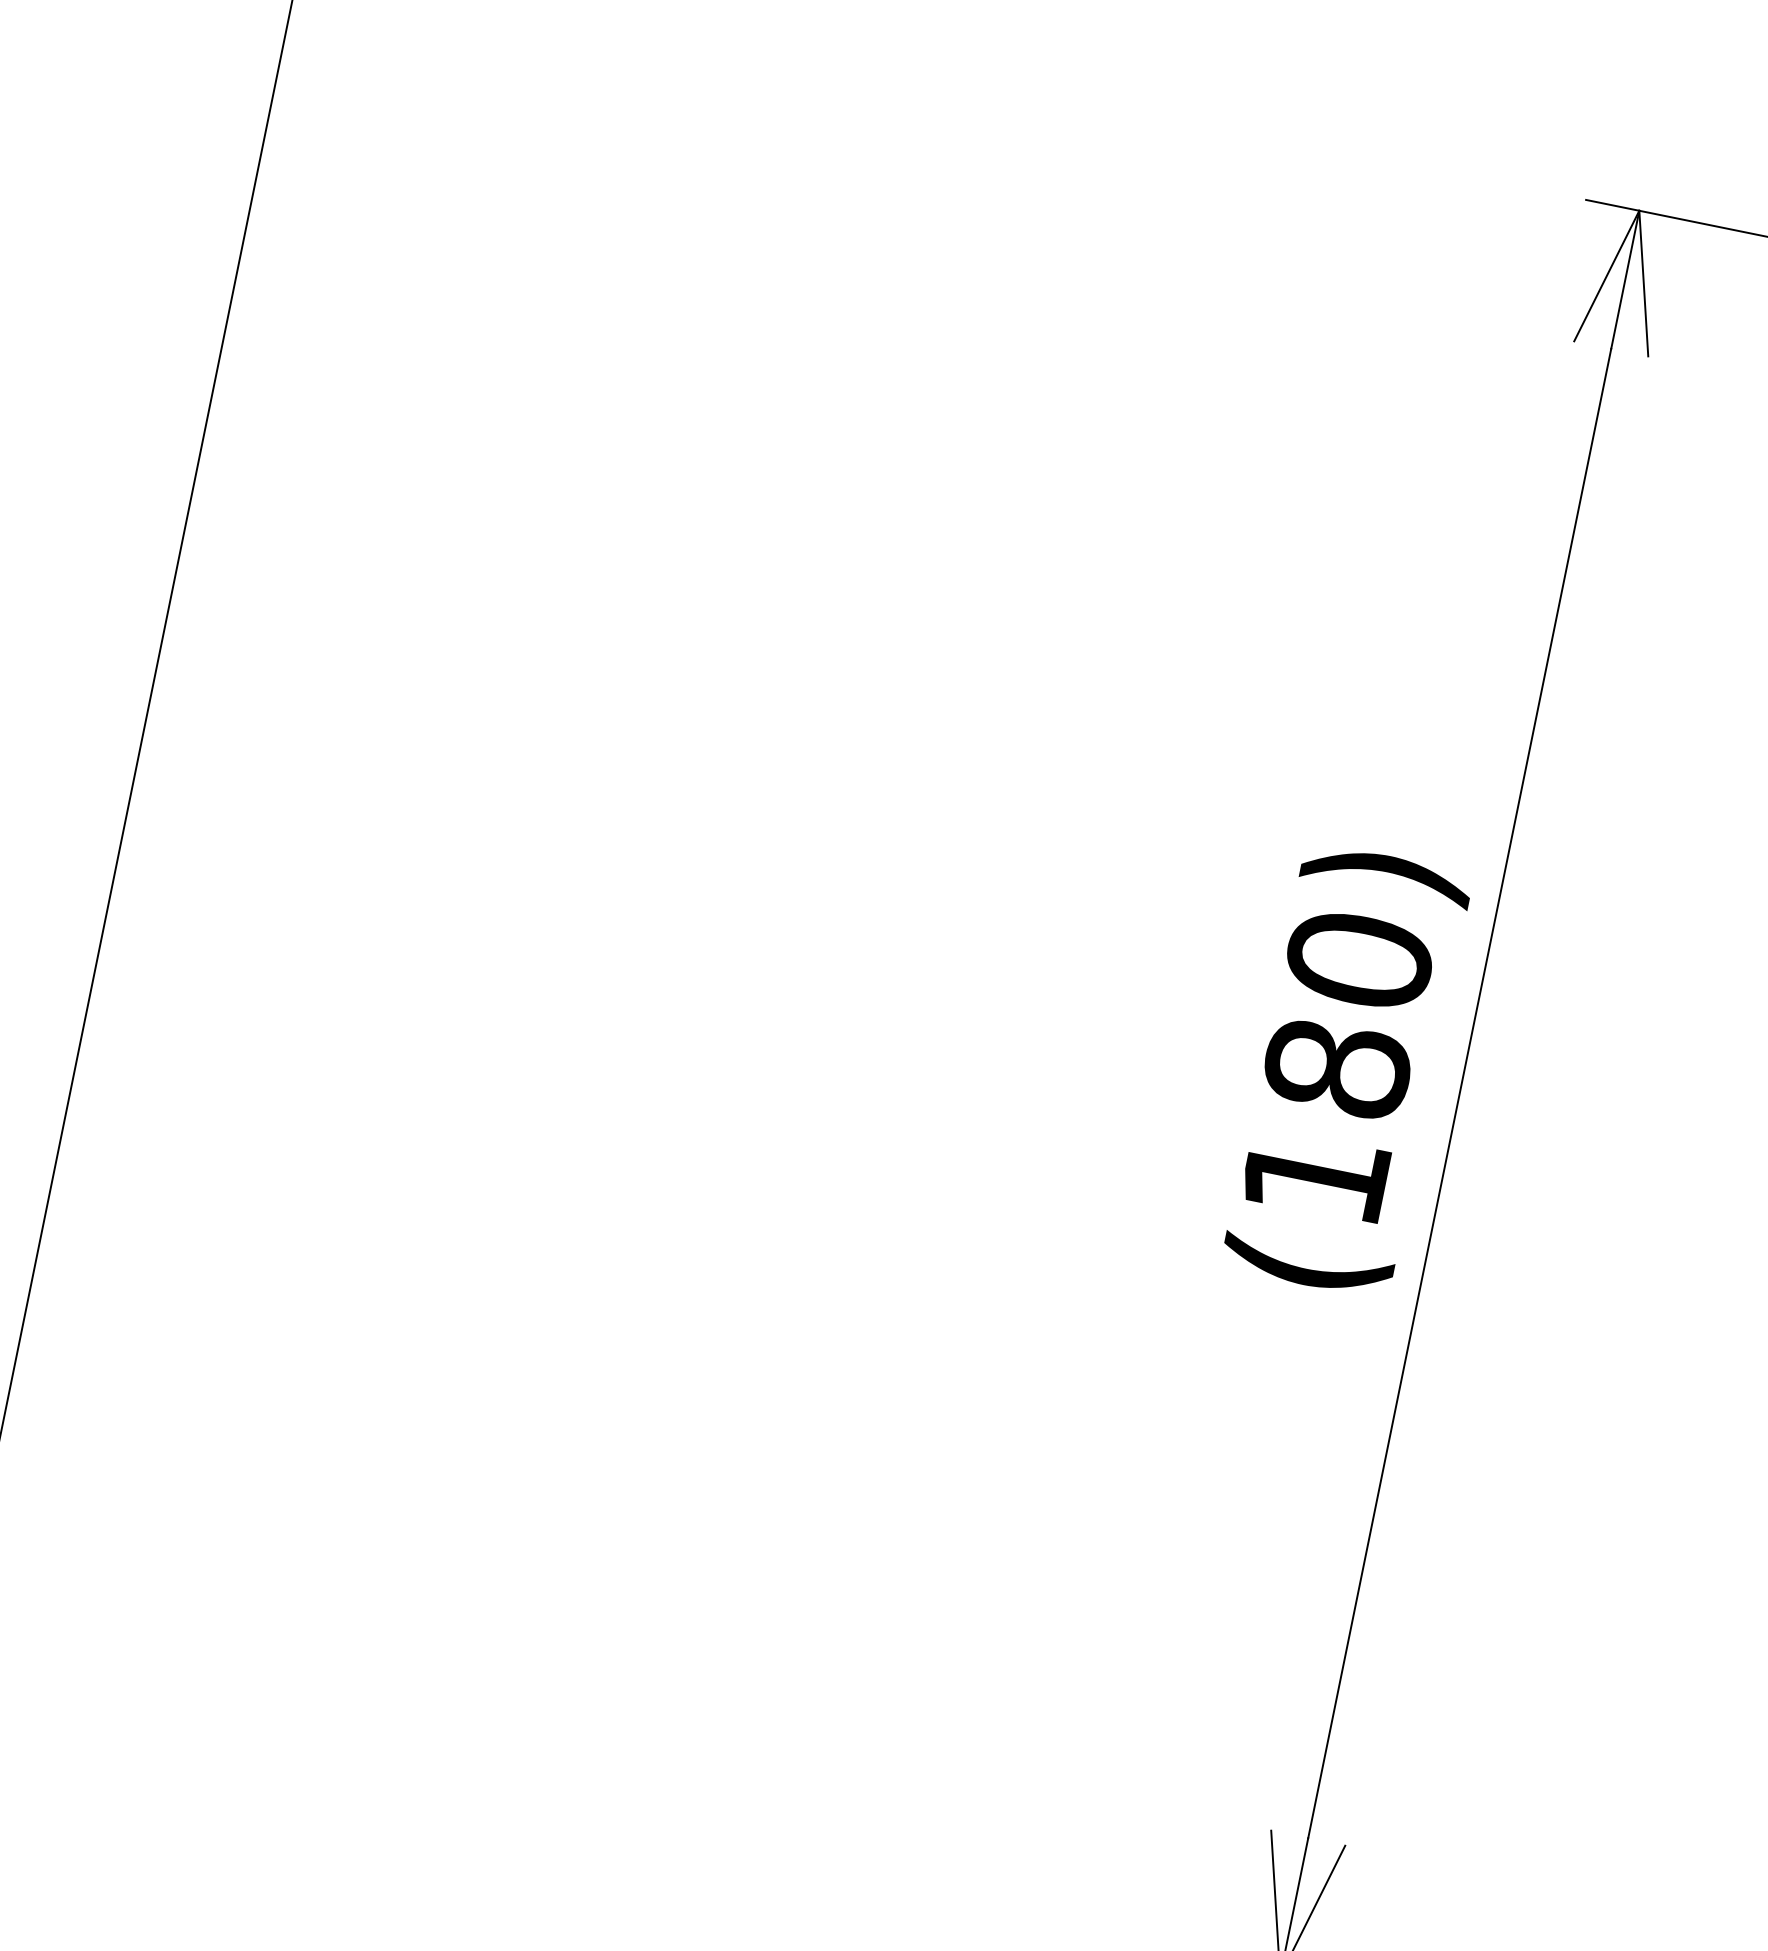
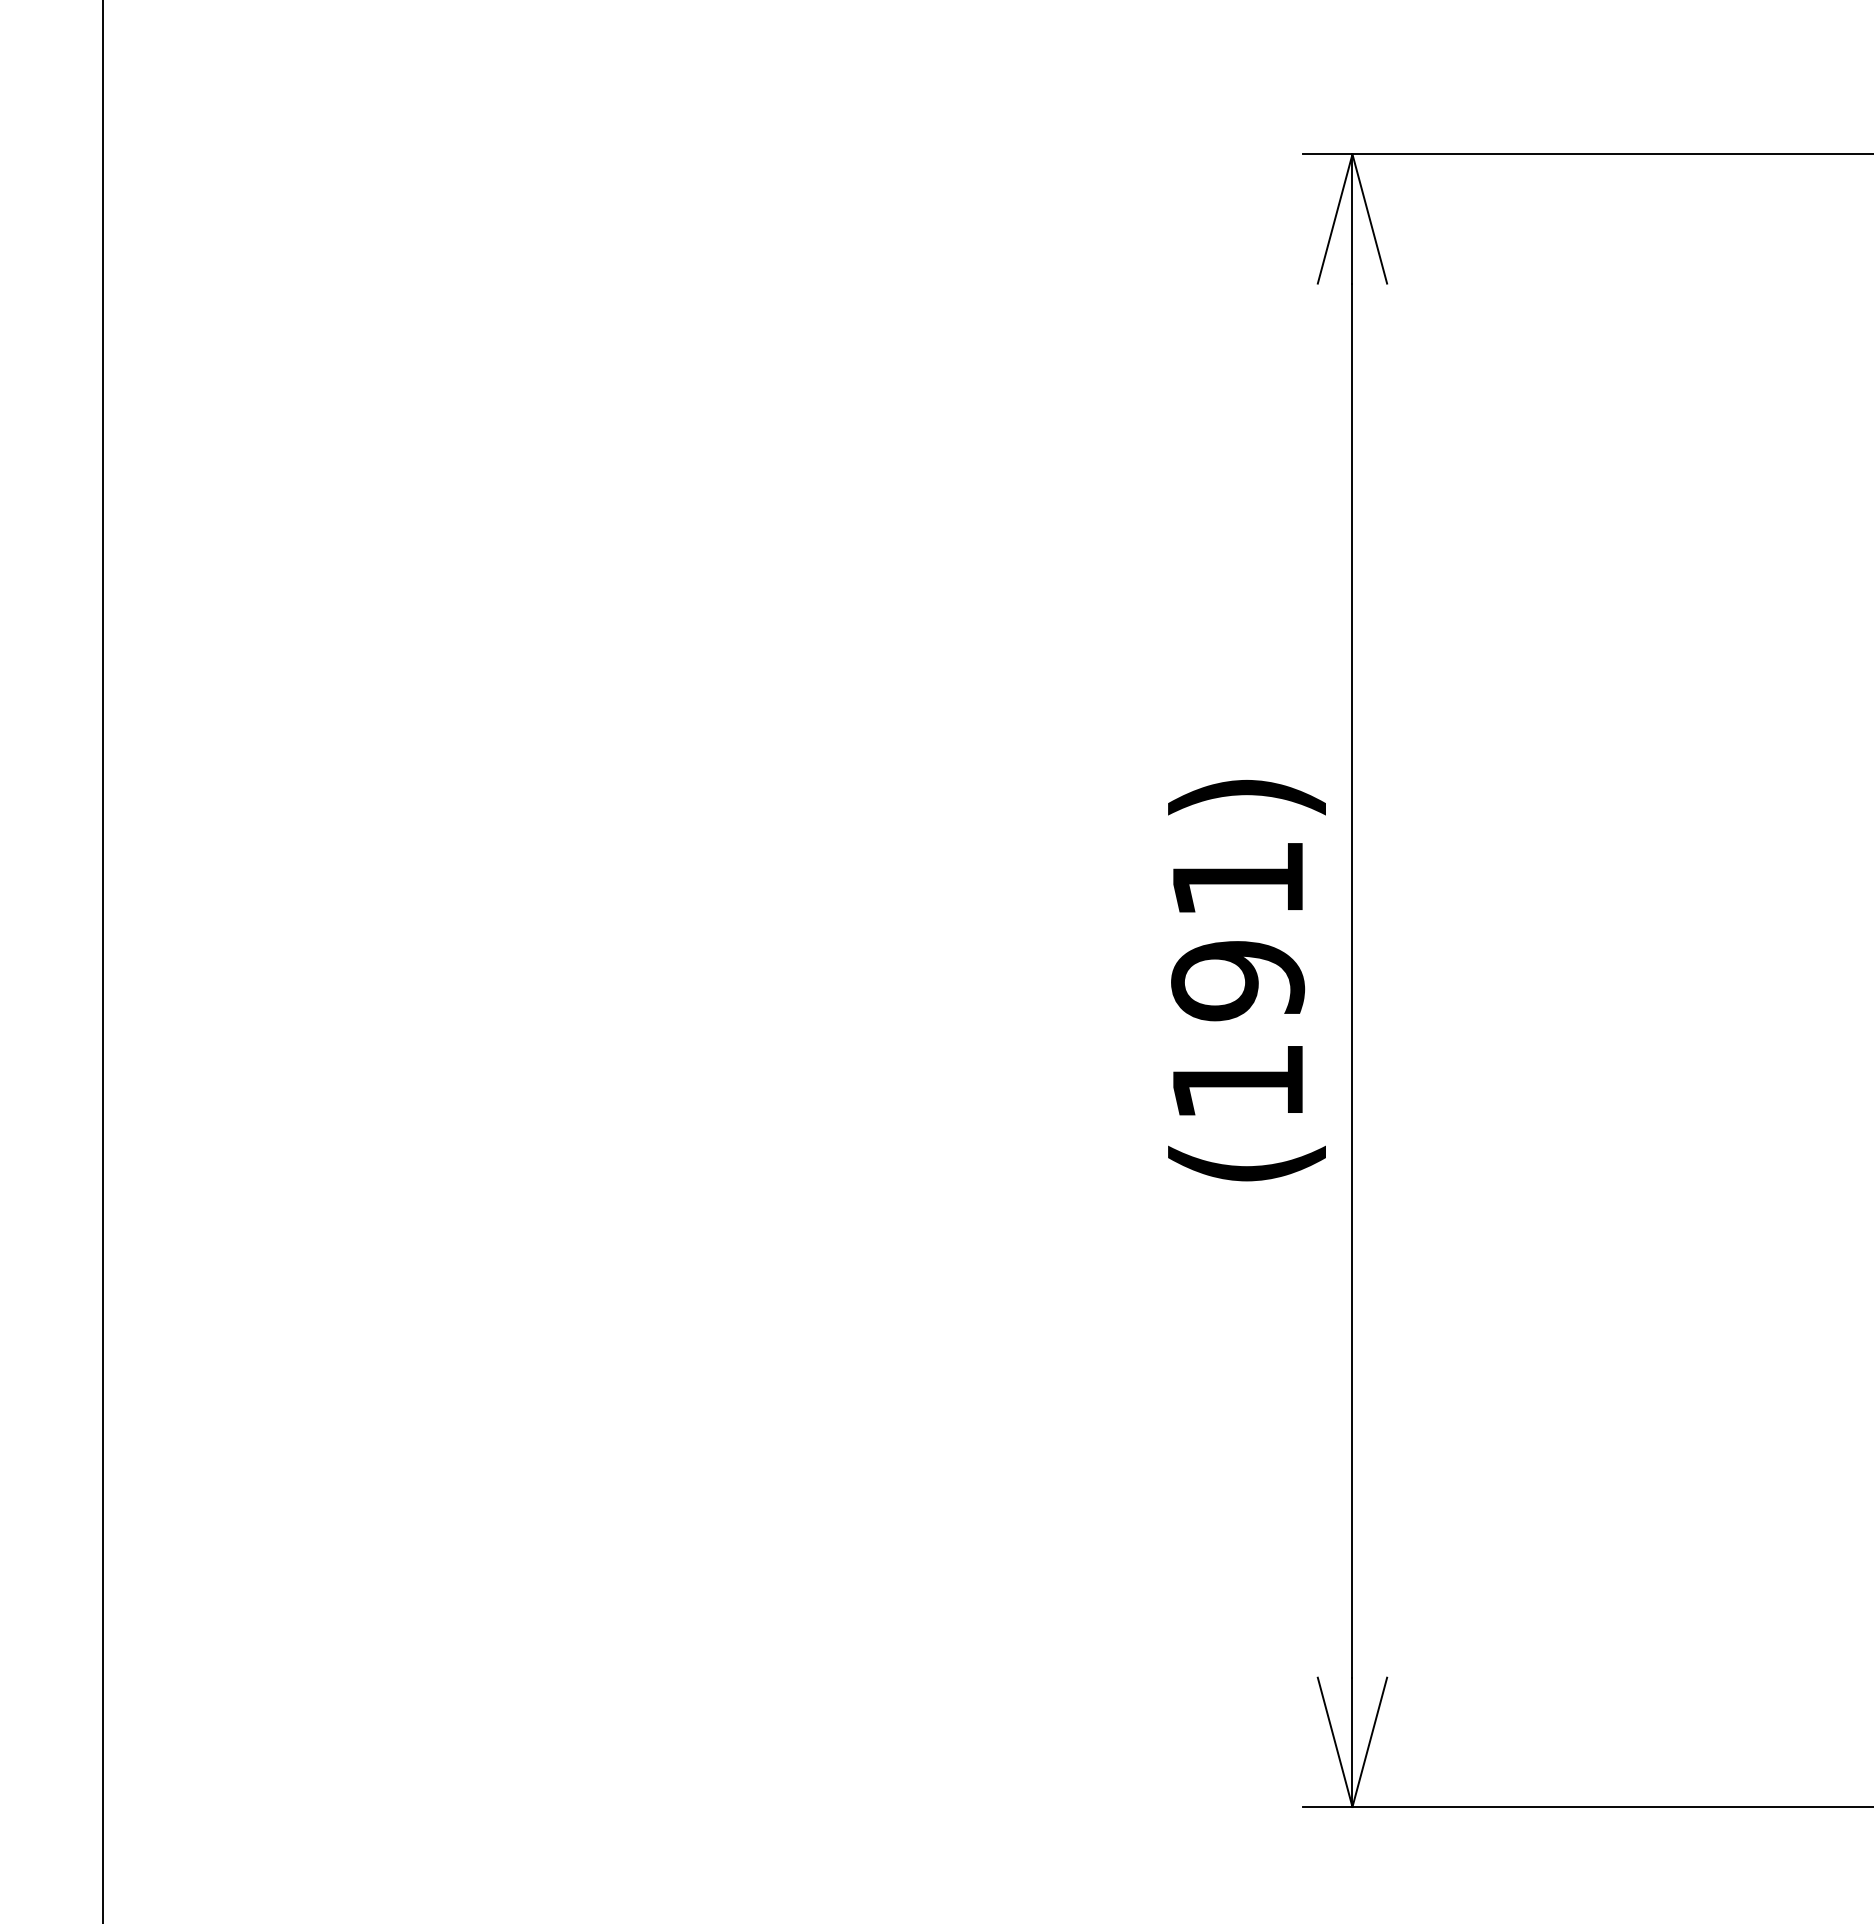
text: (1348, 1015) -> (1238, 930), (180) -> (191)

